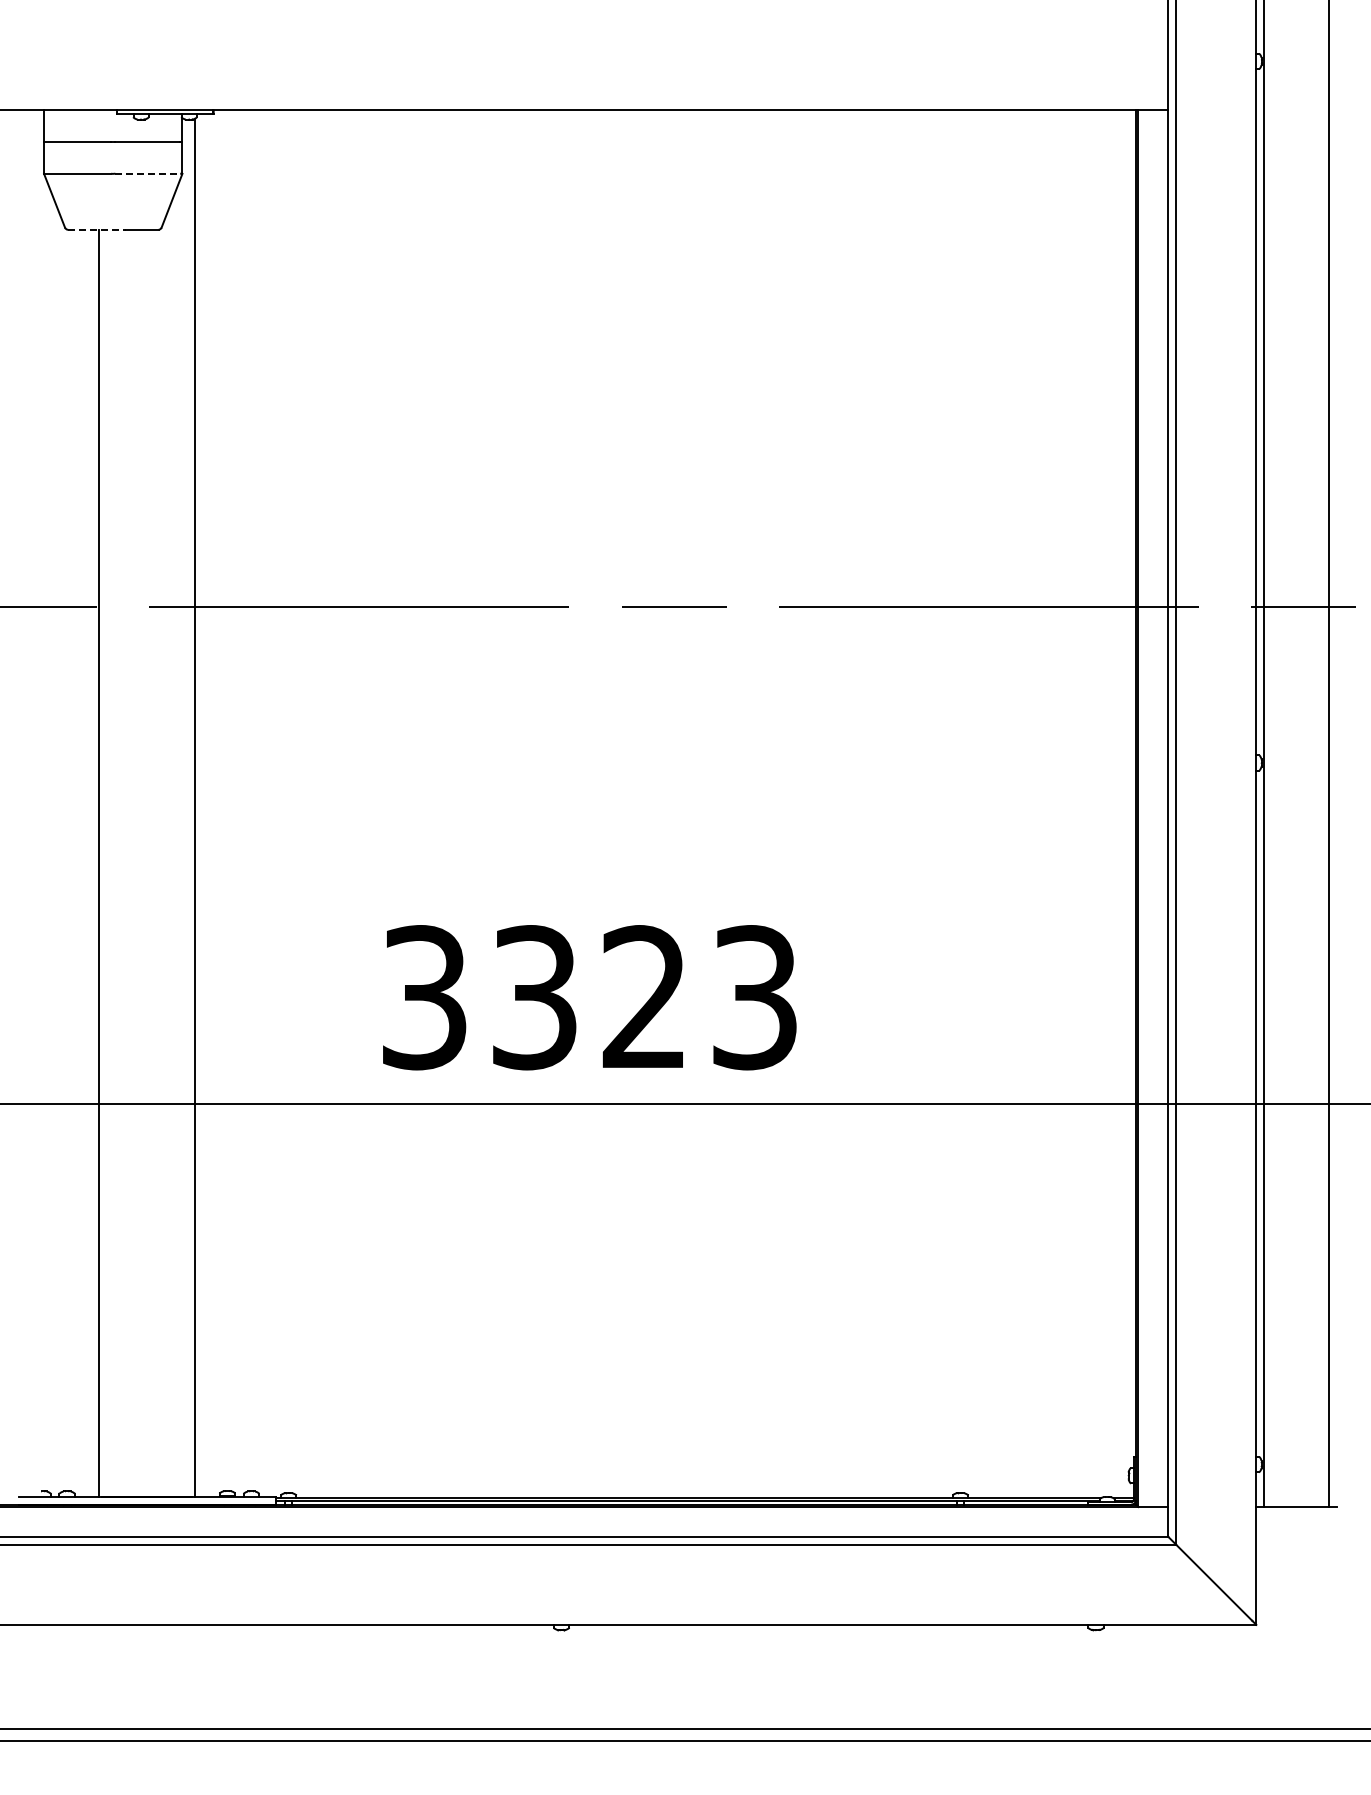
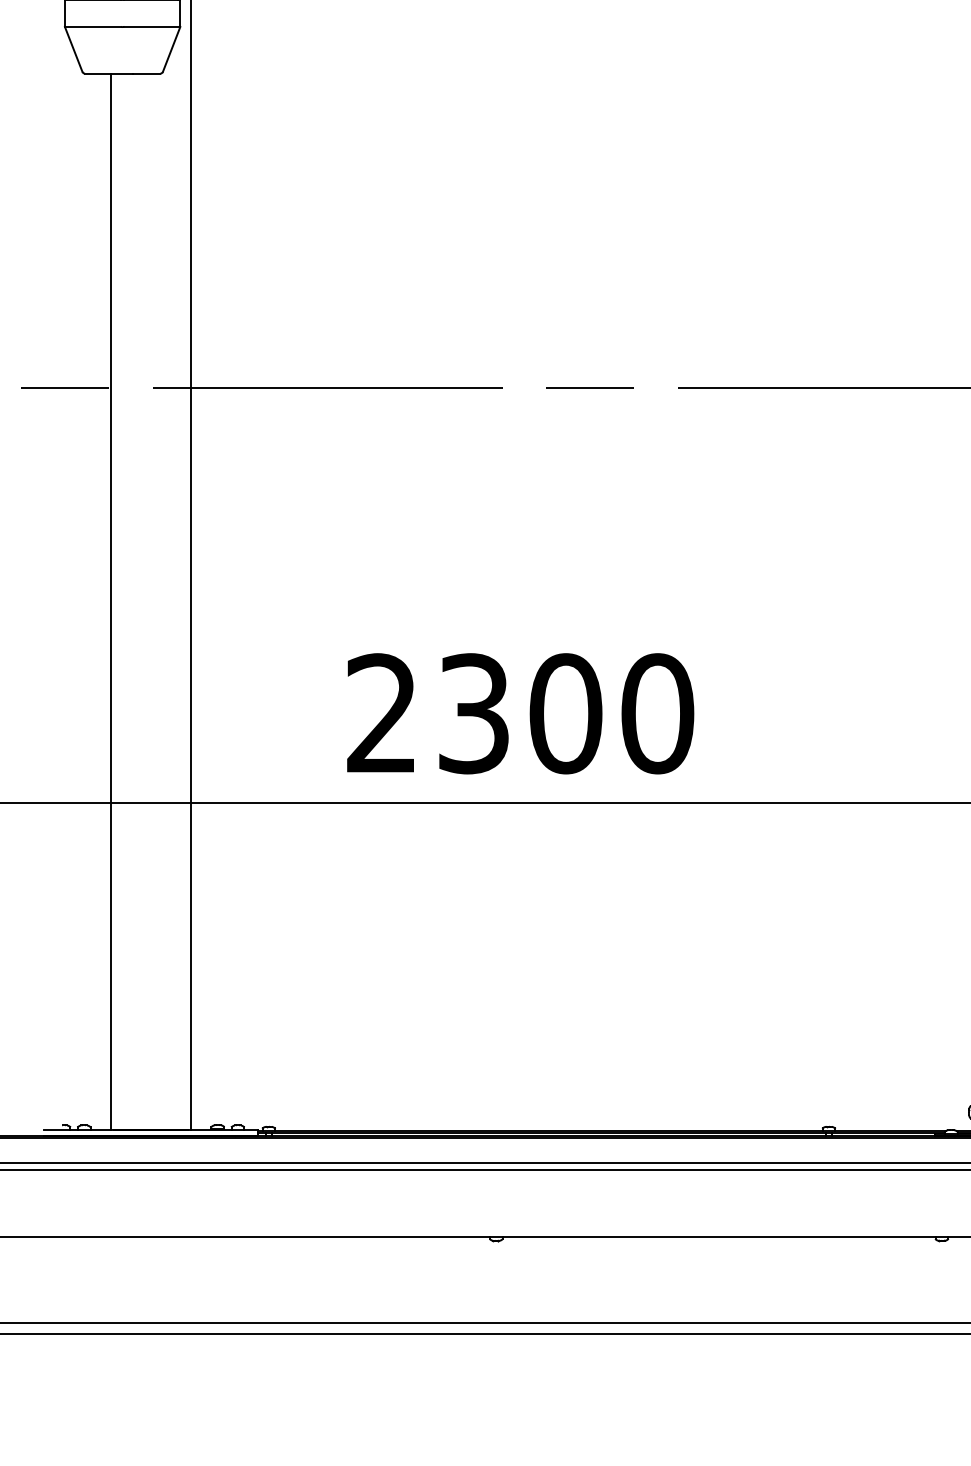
line: (148, 173) -> (152, 26), dashed -> solid
line: (97, 229) -> (109, 73), dashed -> solid
text: (590, 997) -> (520, 713), 3323 -> 2300

